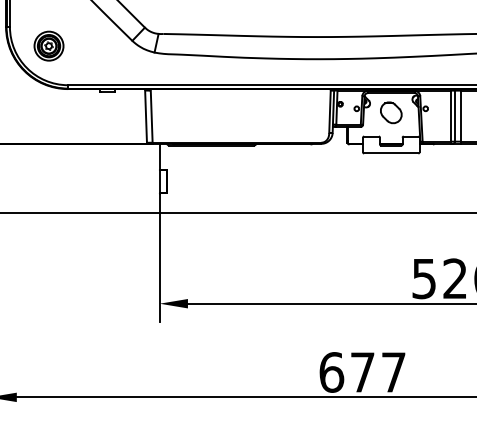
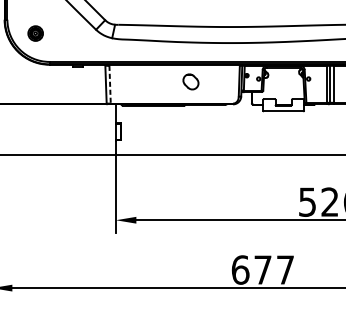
part: (48, 45) -> (35, 33), size x0.7
part: (391, 112) -> (191, 81), moved
line: (151, 117) -> (109, 85), solid -> dashed

